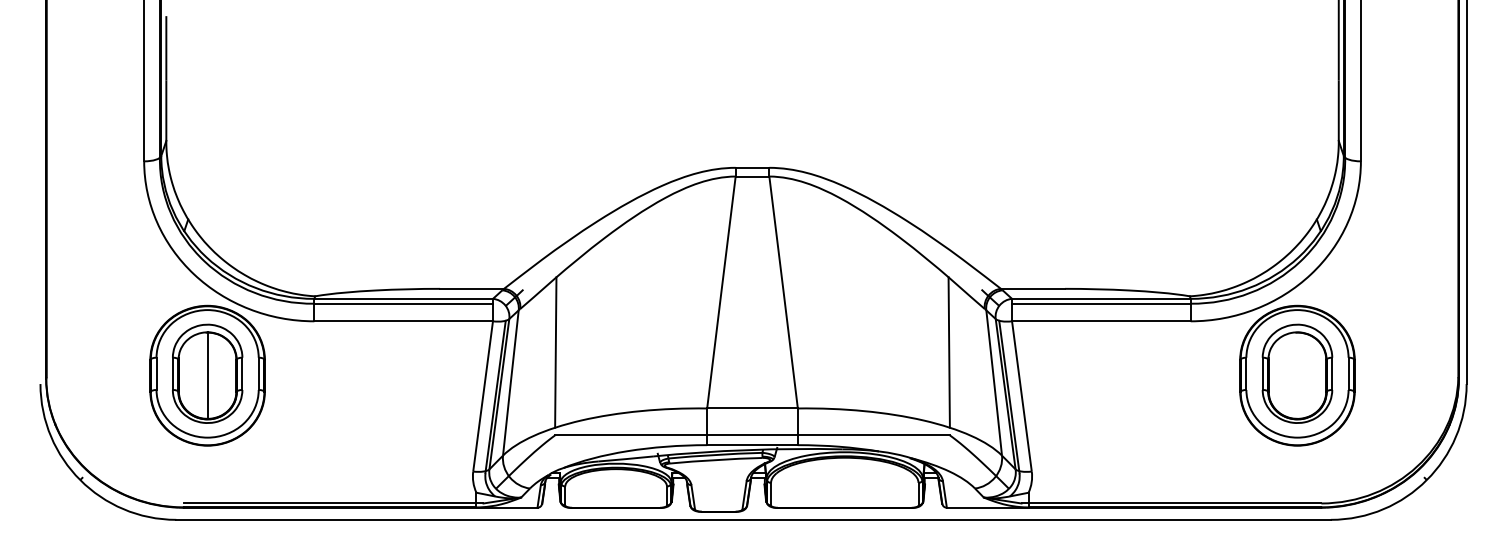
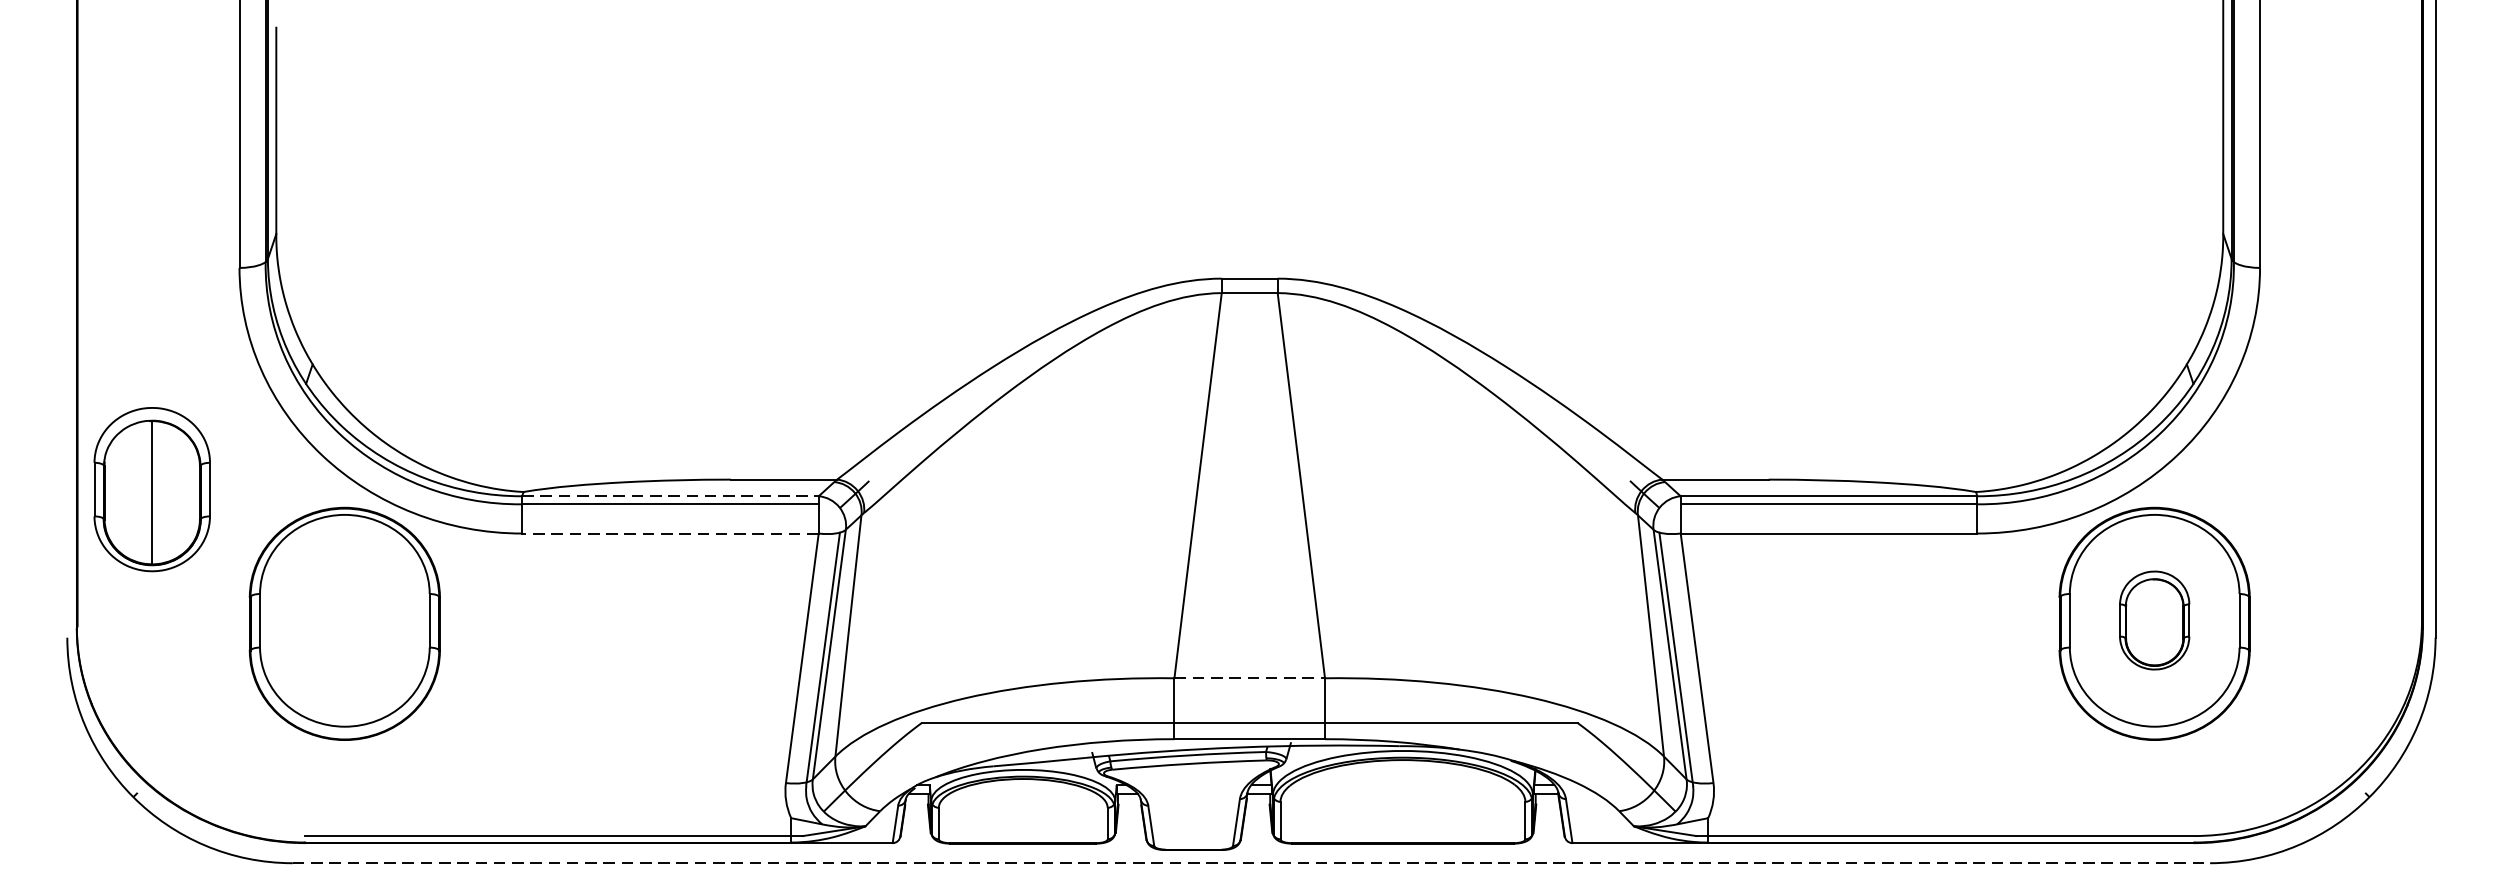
line: (404, 298) -> (671, 495), solid -> dashed
line: (403, 321) -> (670, 533), solid -> dashed
line: (555, 352) -> (922, 585), removed
line: (948, 352) -> (1575, 585), removed
part: (207, 373) -> (152, 489), moved
part: (1297, 373) -> (2154, 620), size x0.6
line: (753, 408) -> (1251, 678), solid -> dashed
line: (754, 519) -> (1253, 862), solid -> dashed

